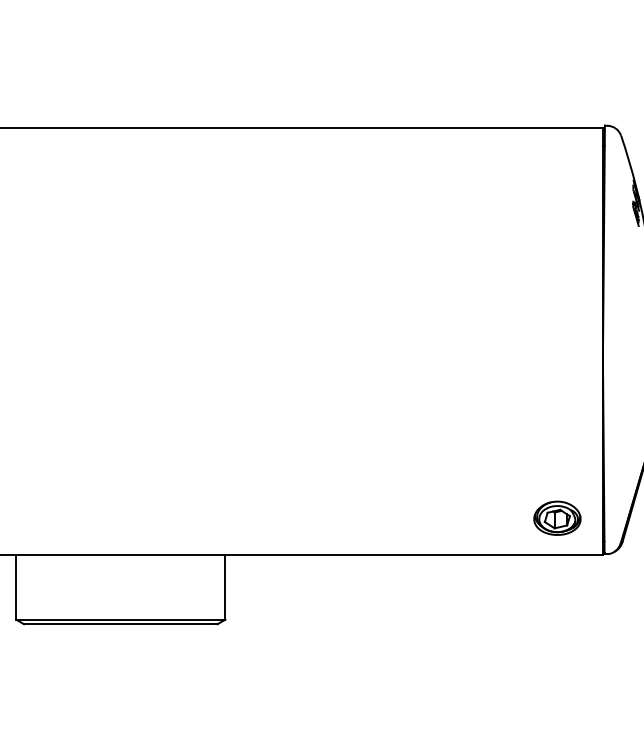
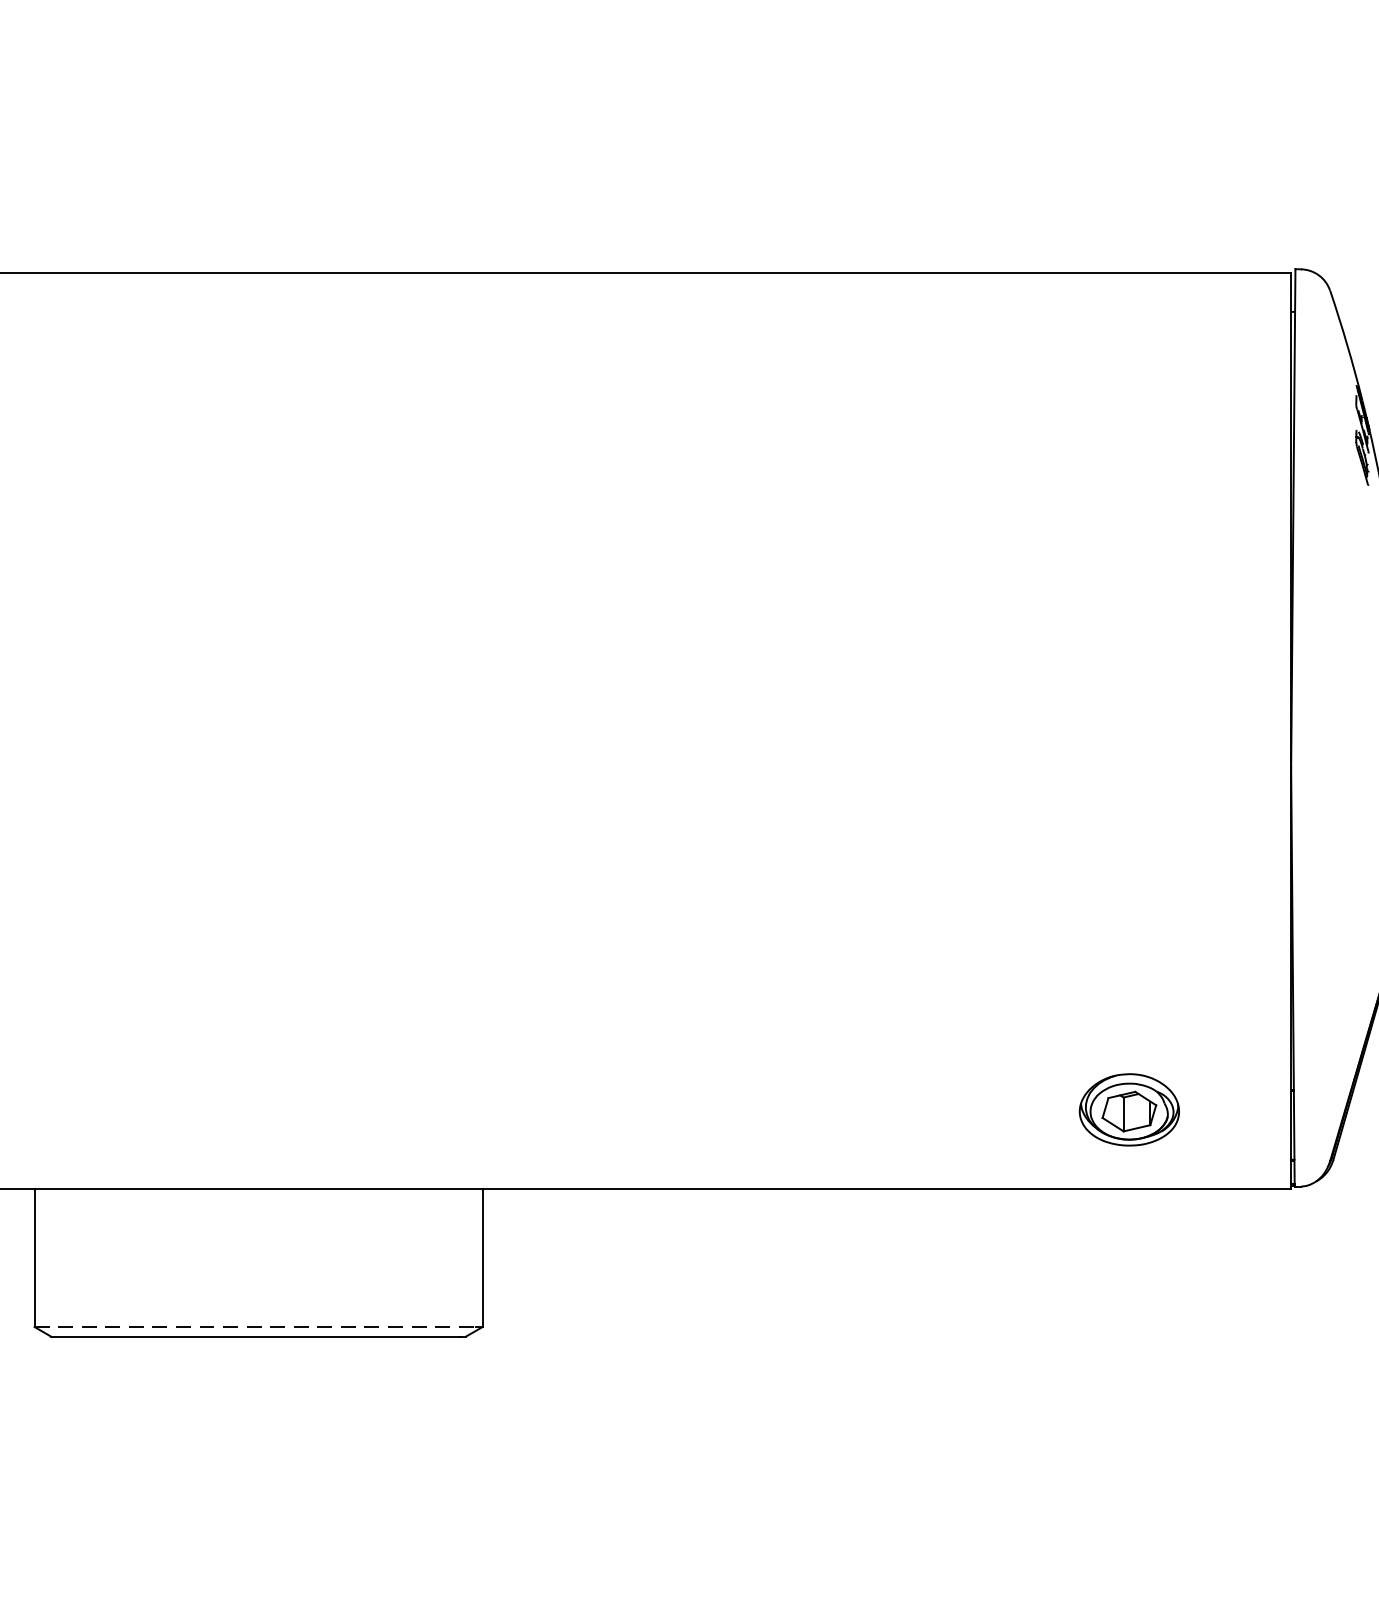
part: (557, 517) -> (1129, 1108), moved
line: (119, 619) -> (255, 1326), solid -> dashed

